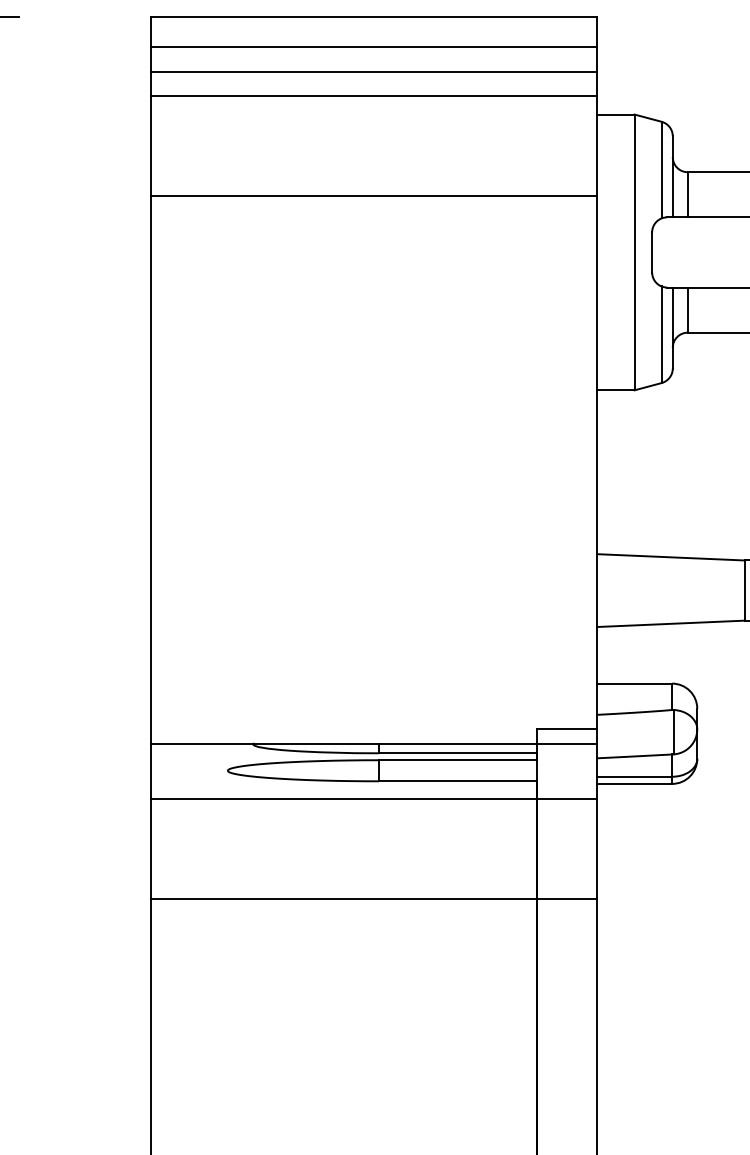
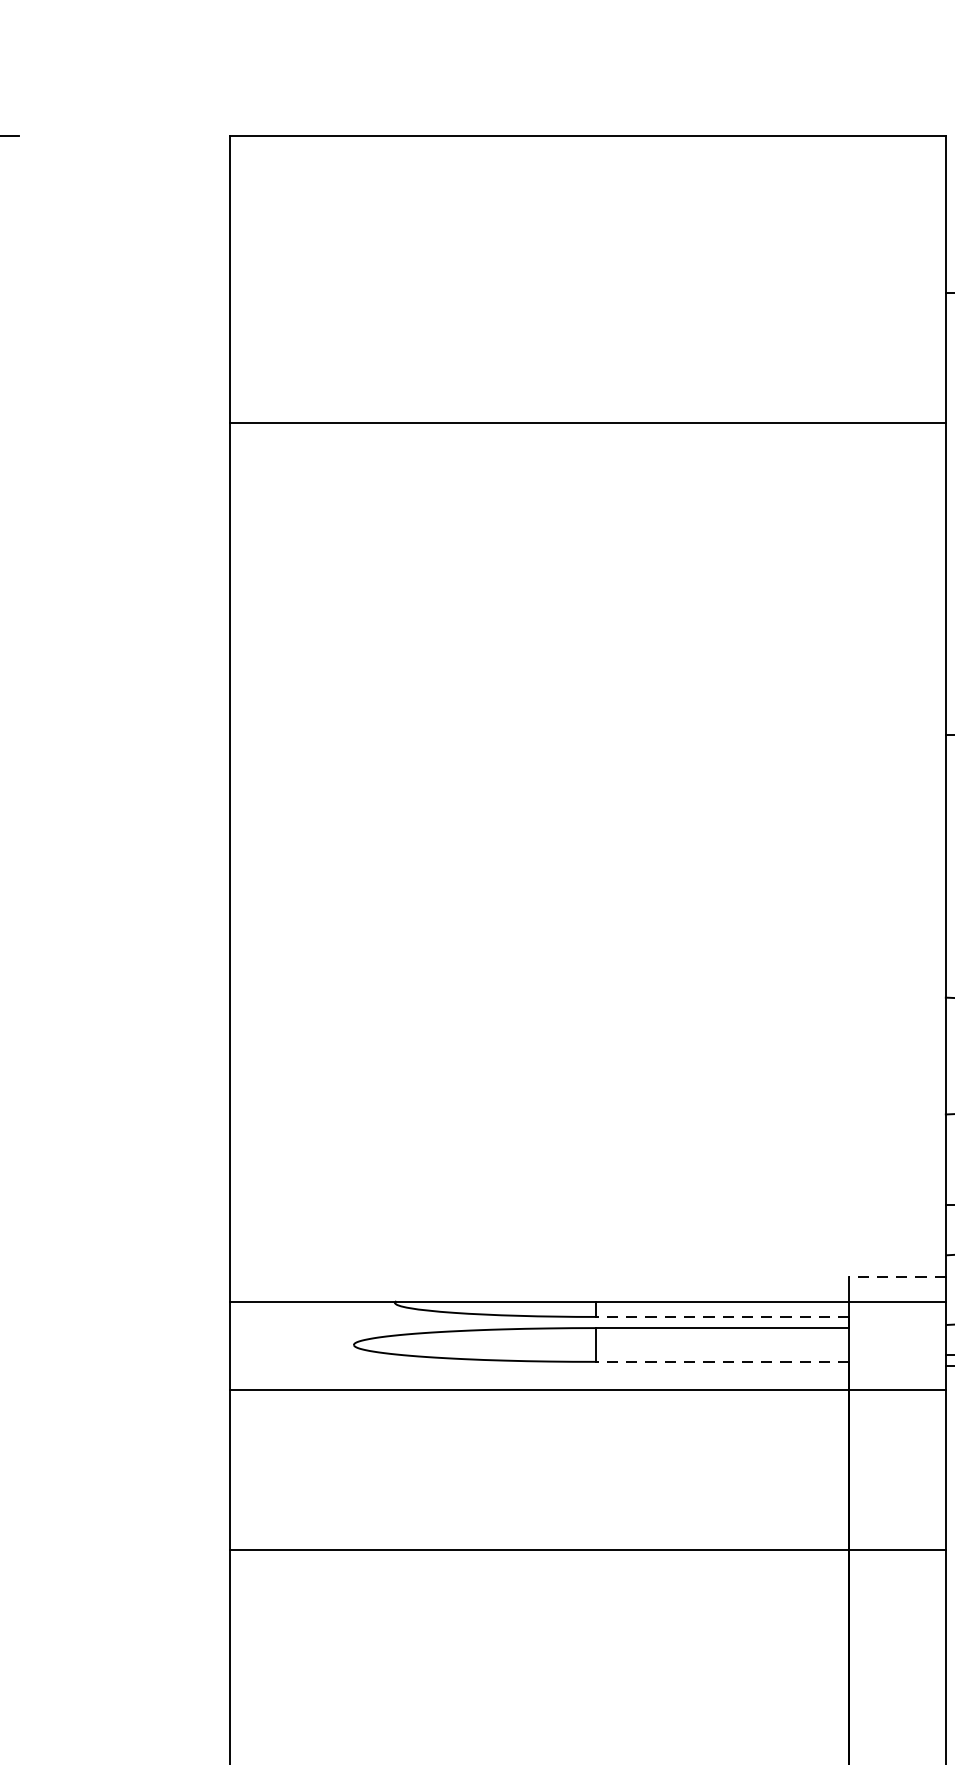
line: (373, 46) -> (587, 183), removed
line: (373, 72) -> (587, 225), removed
line: (373, 95) -> (587, 262), removed
line: (566, 728) -> (896, 1277), solid -> dashed
line: (457, 753) -> (722, 1317), solid -> dashed
line: (457, 781) -> (722, 1362), solid -> dashed

